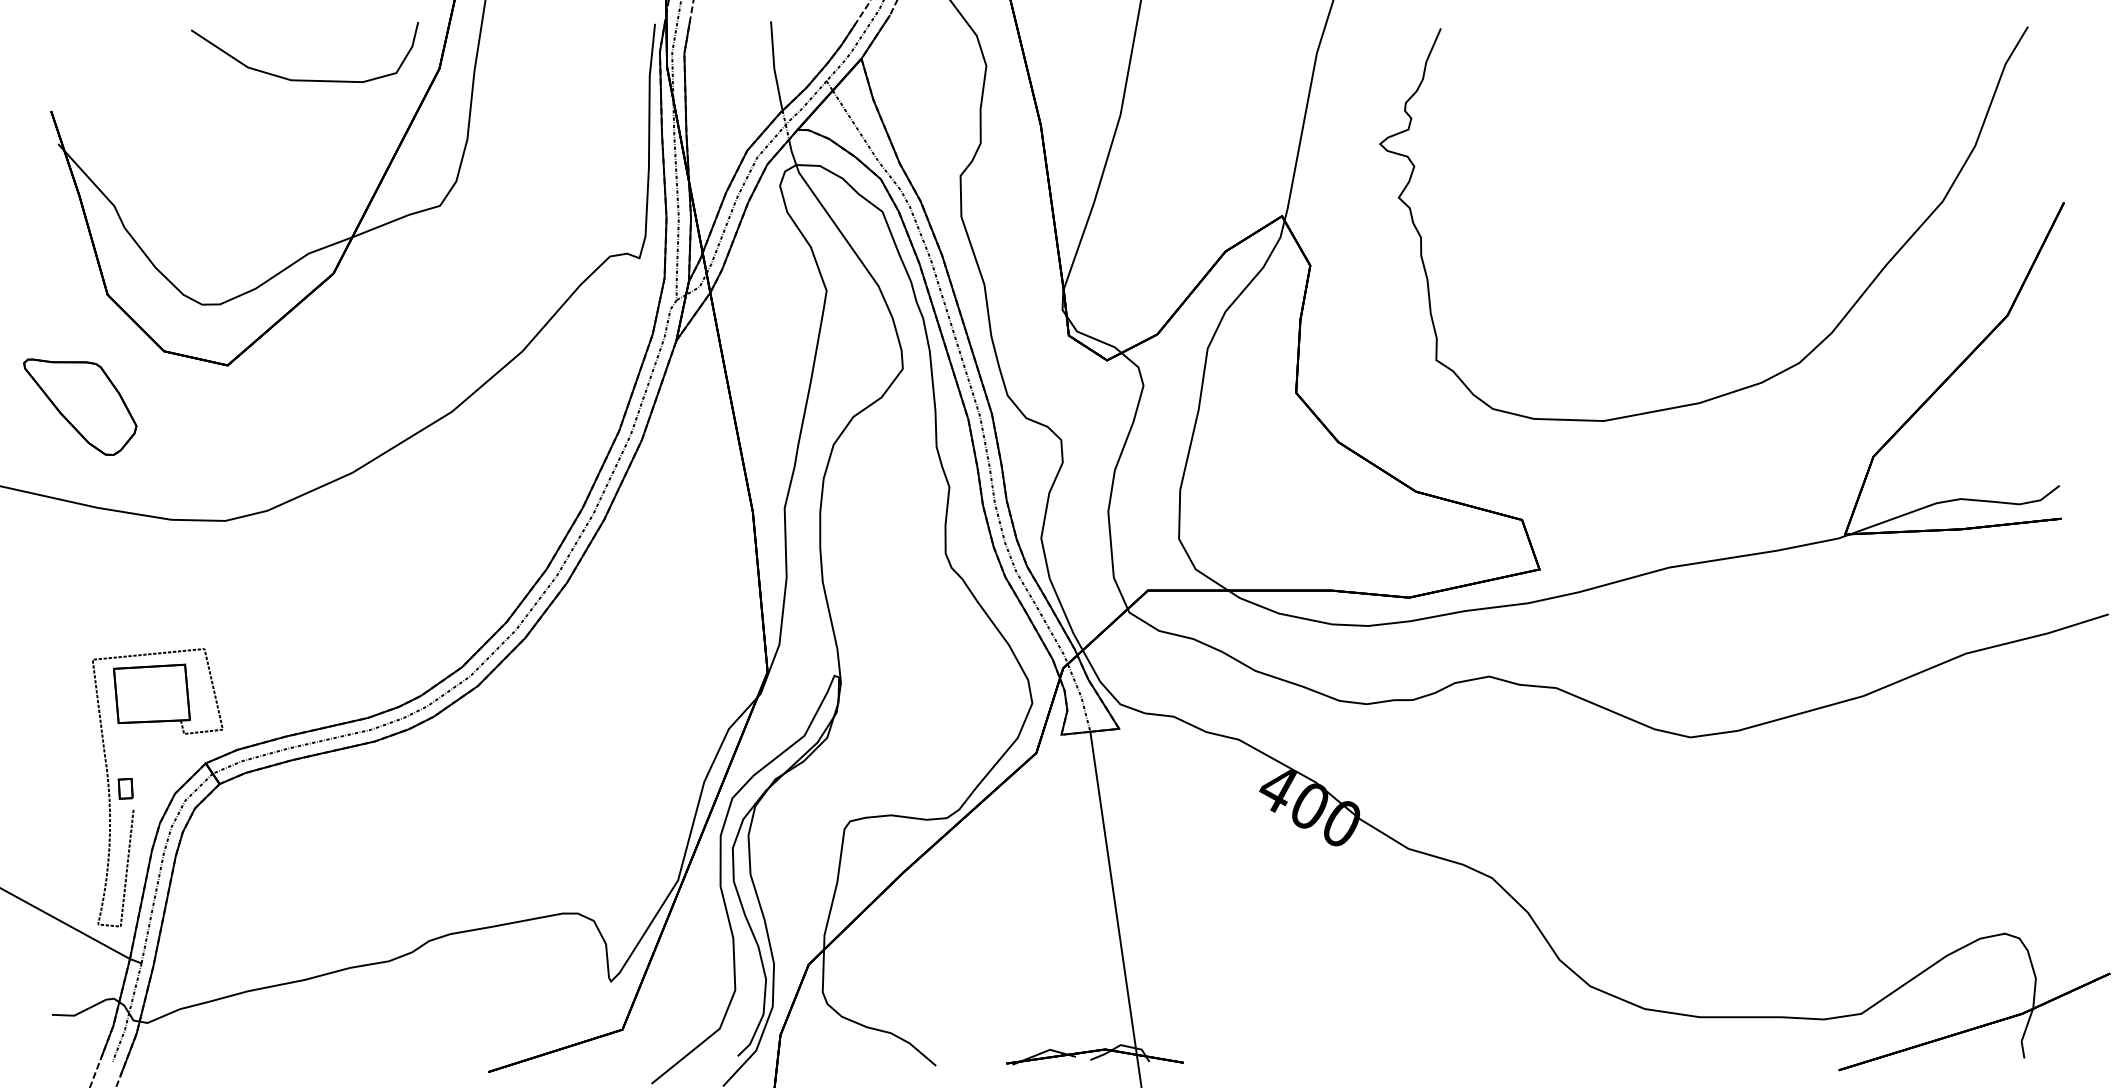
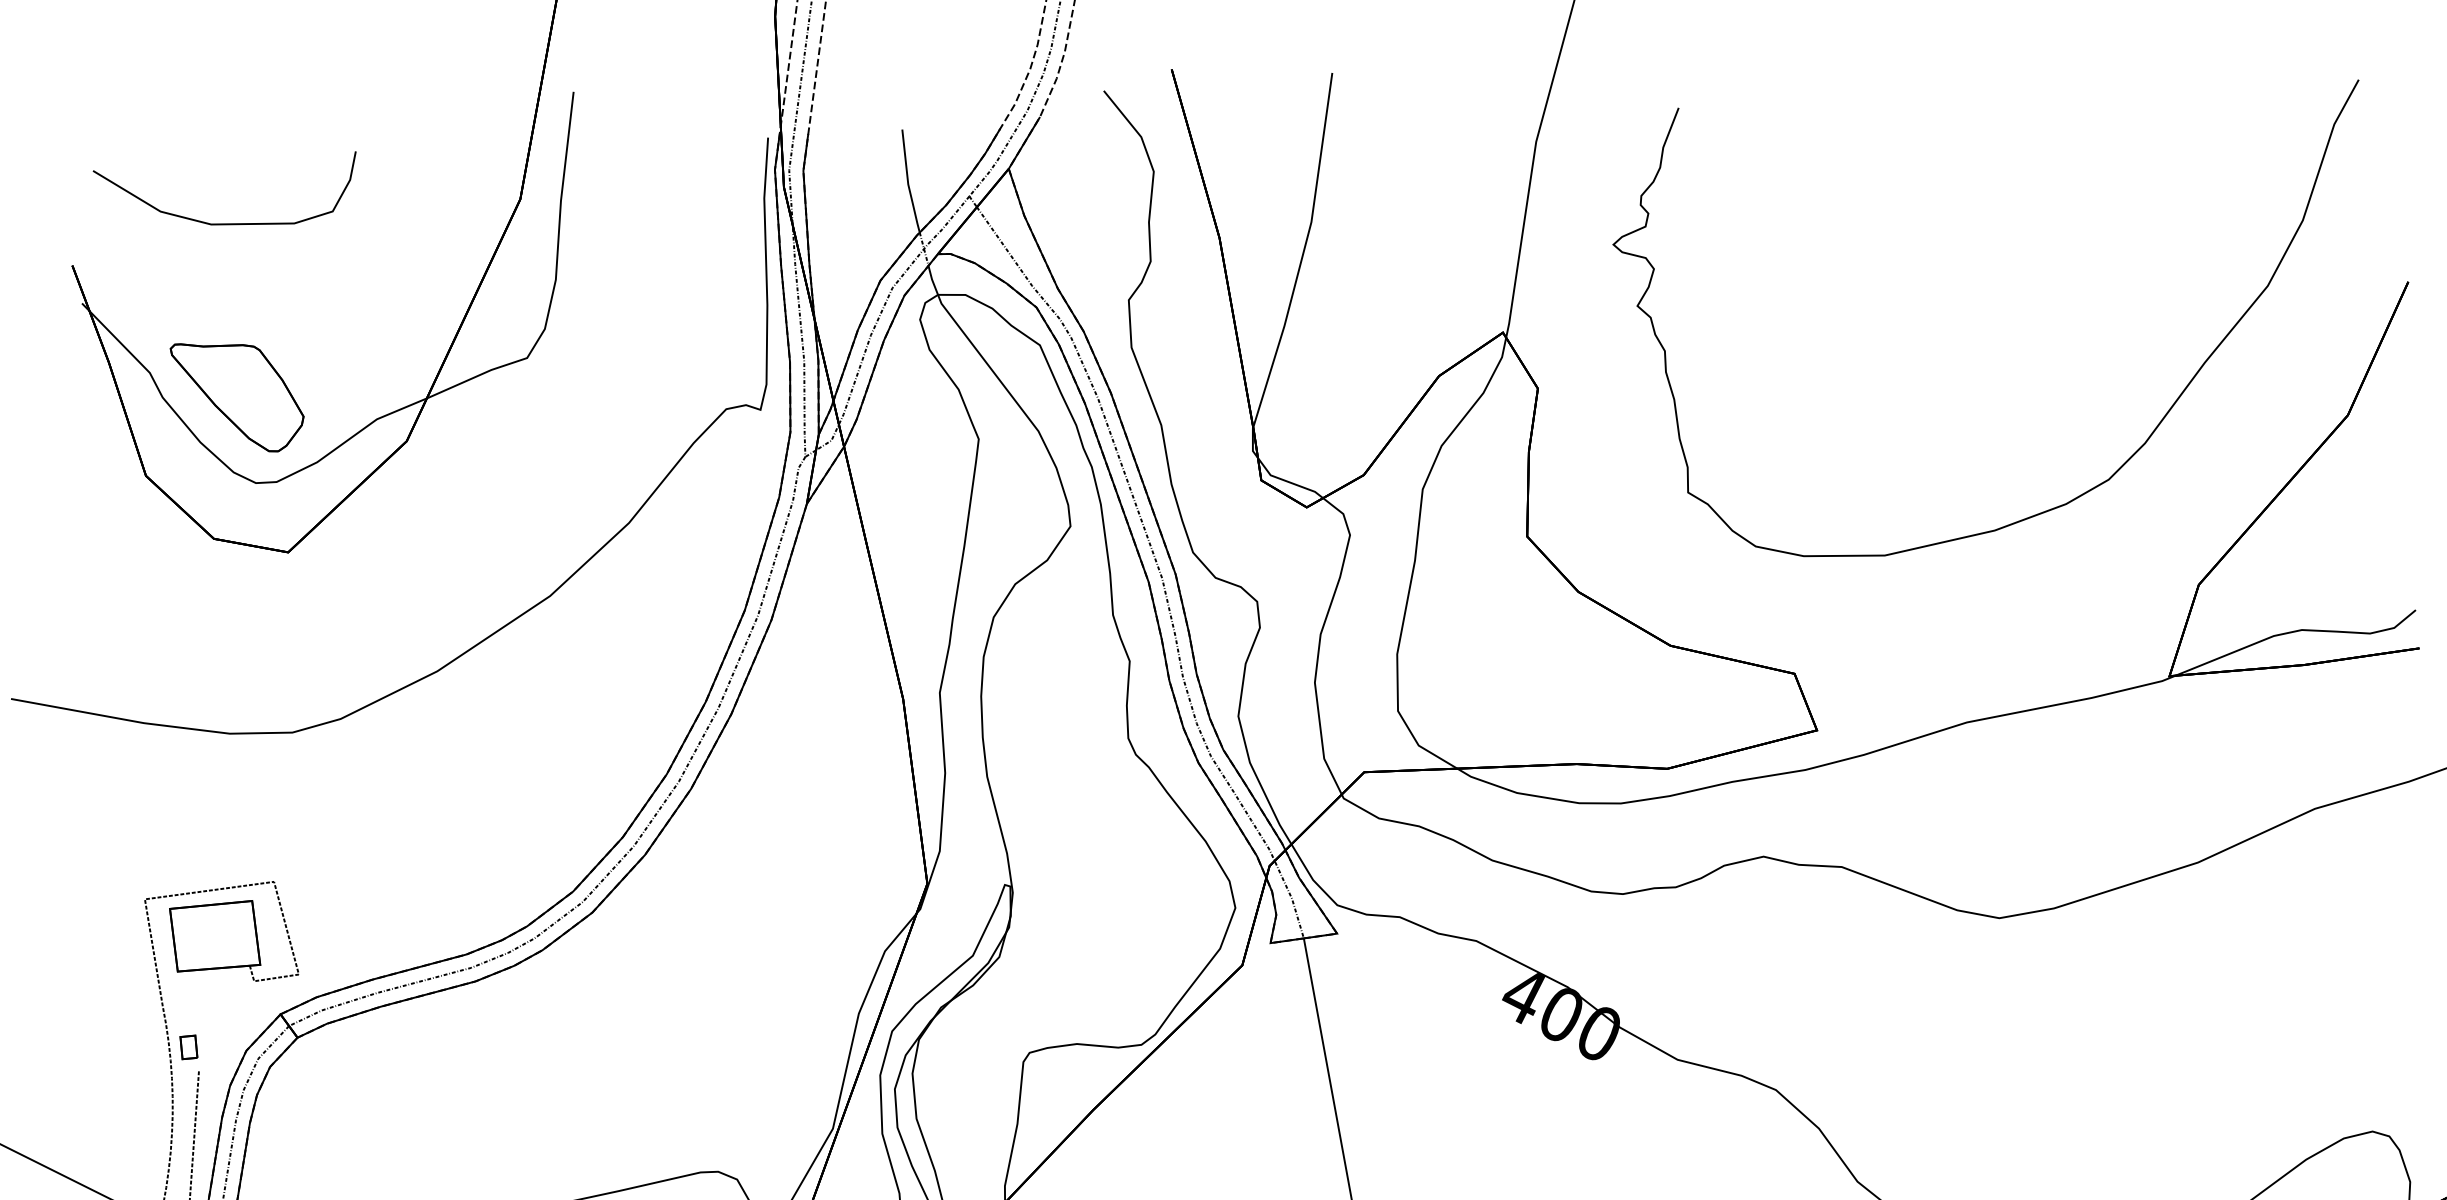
part: (304, 79) -> (226, 223), moved
part: (80, 406) -> (237, 396), moved

